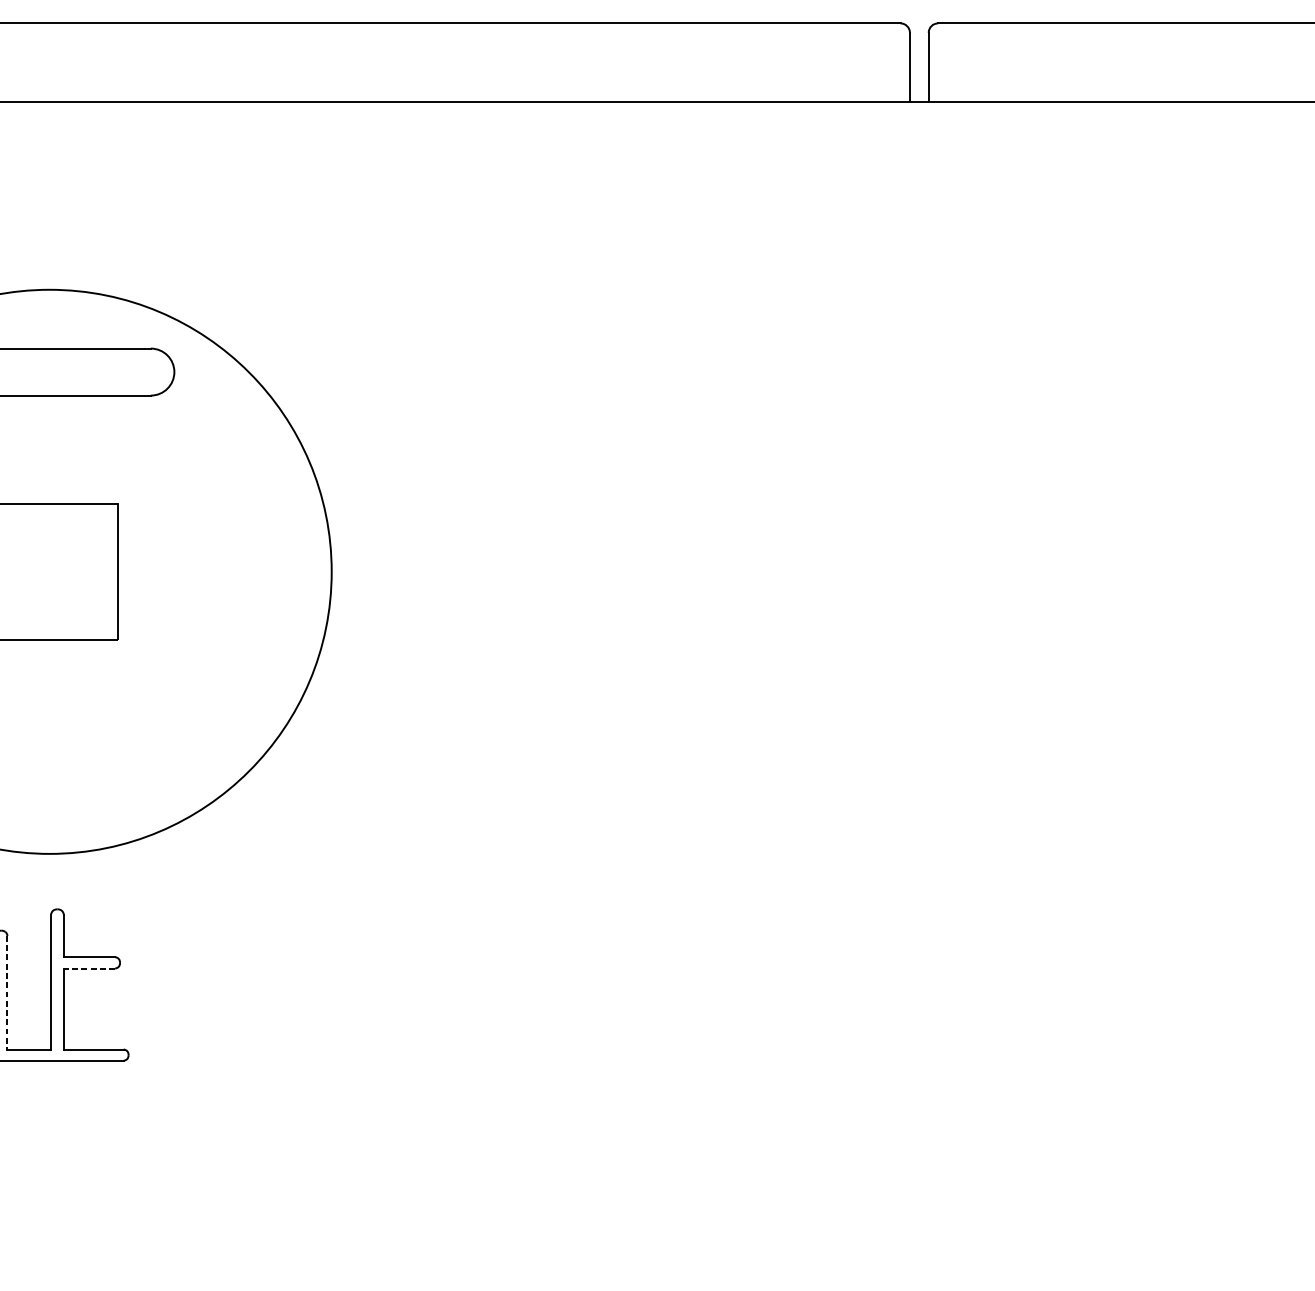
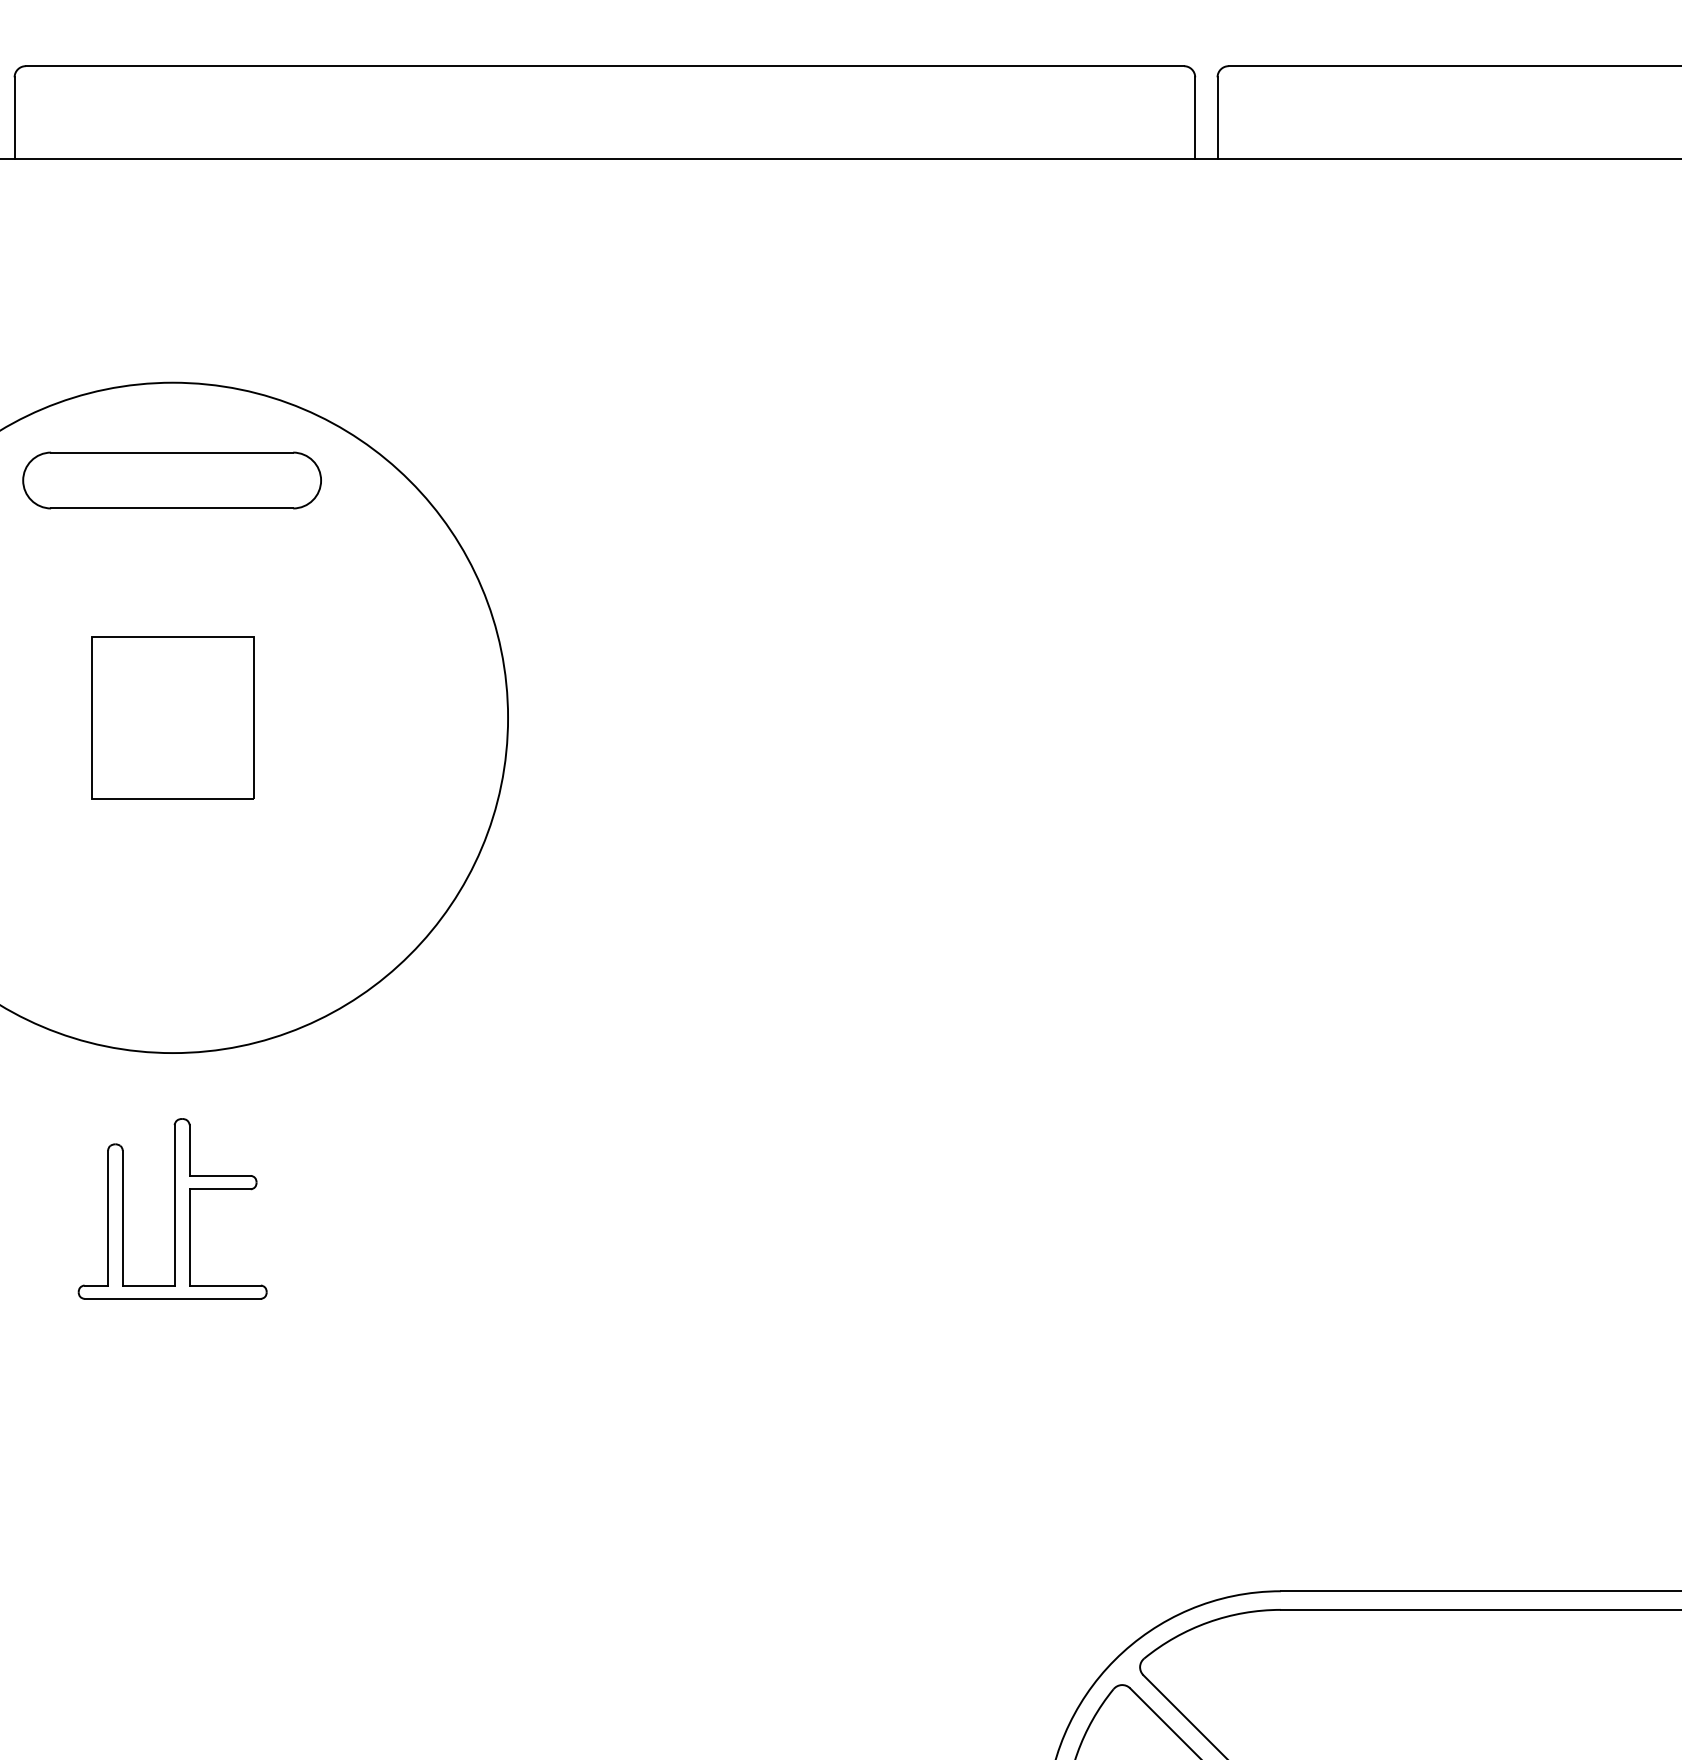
line: (88, 968) -> (219, 1189), dashed -> solid
line: (7, 993) -> (122, 1218), dashed -> solid

